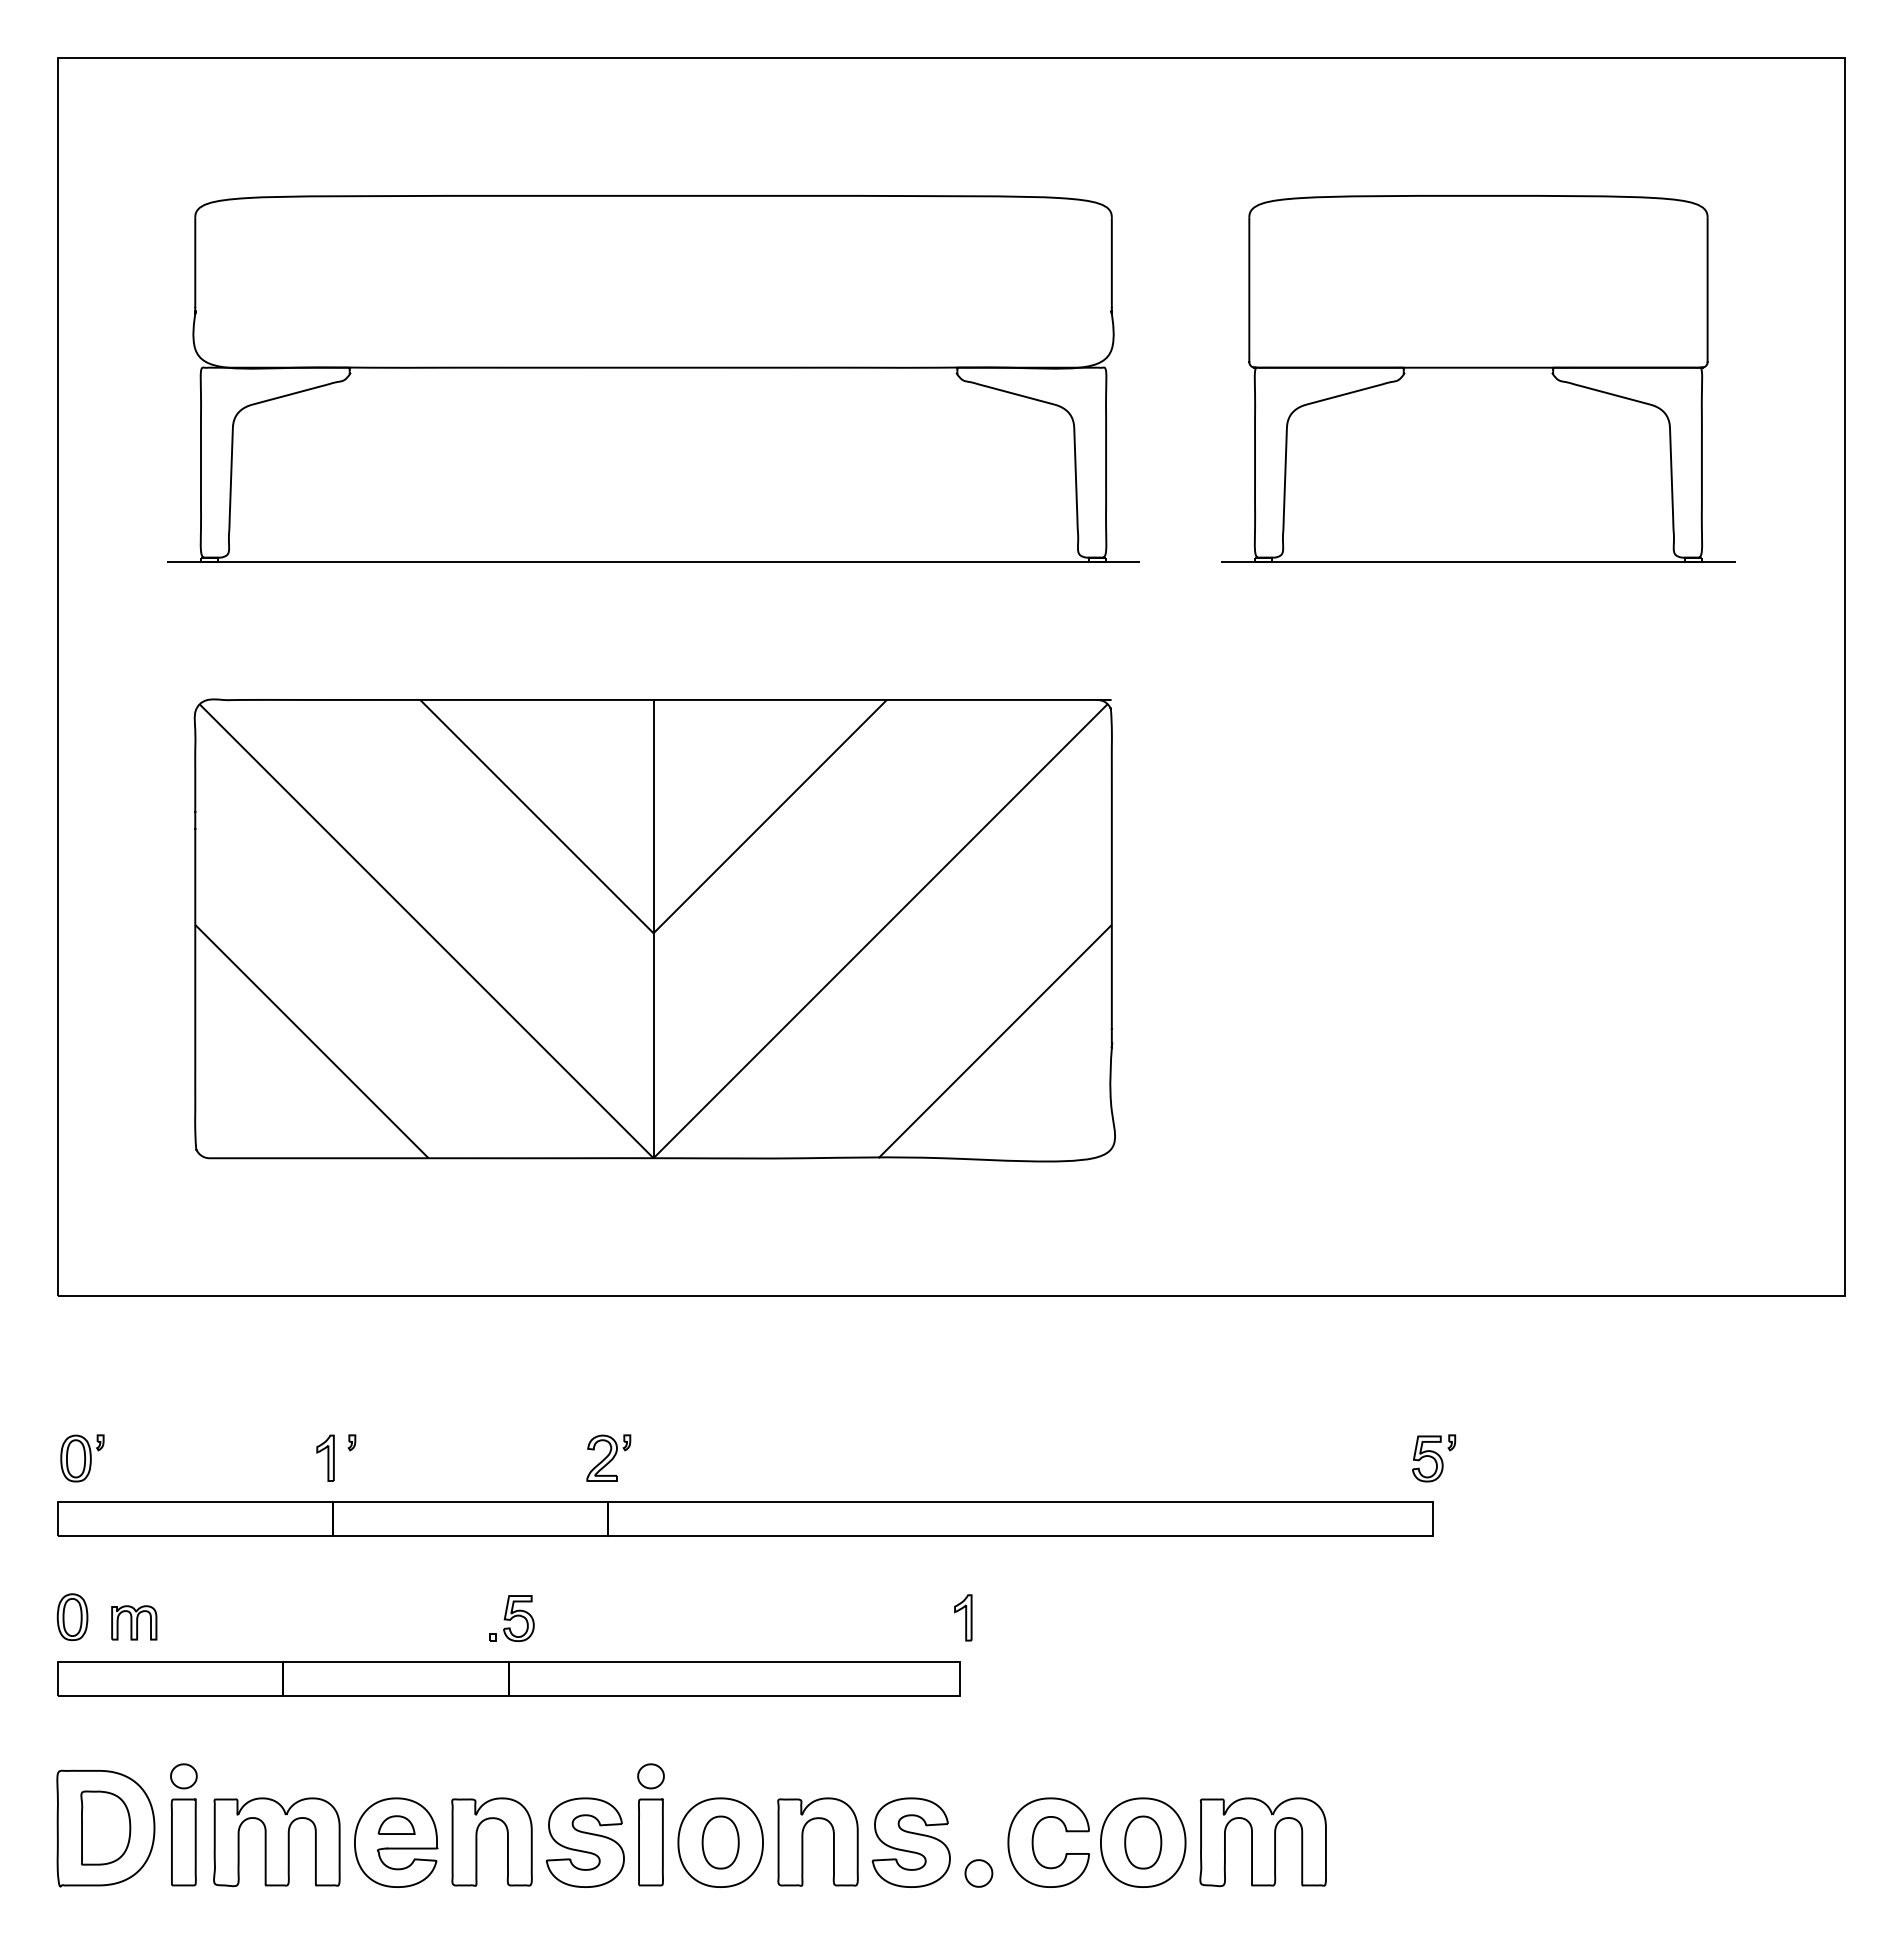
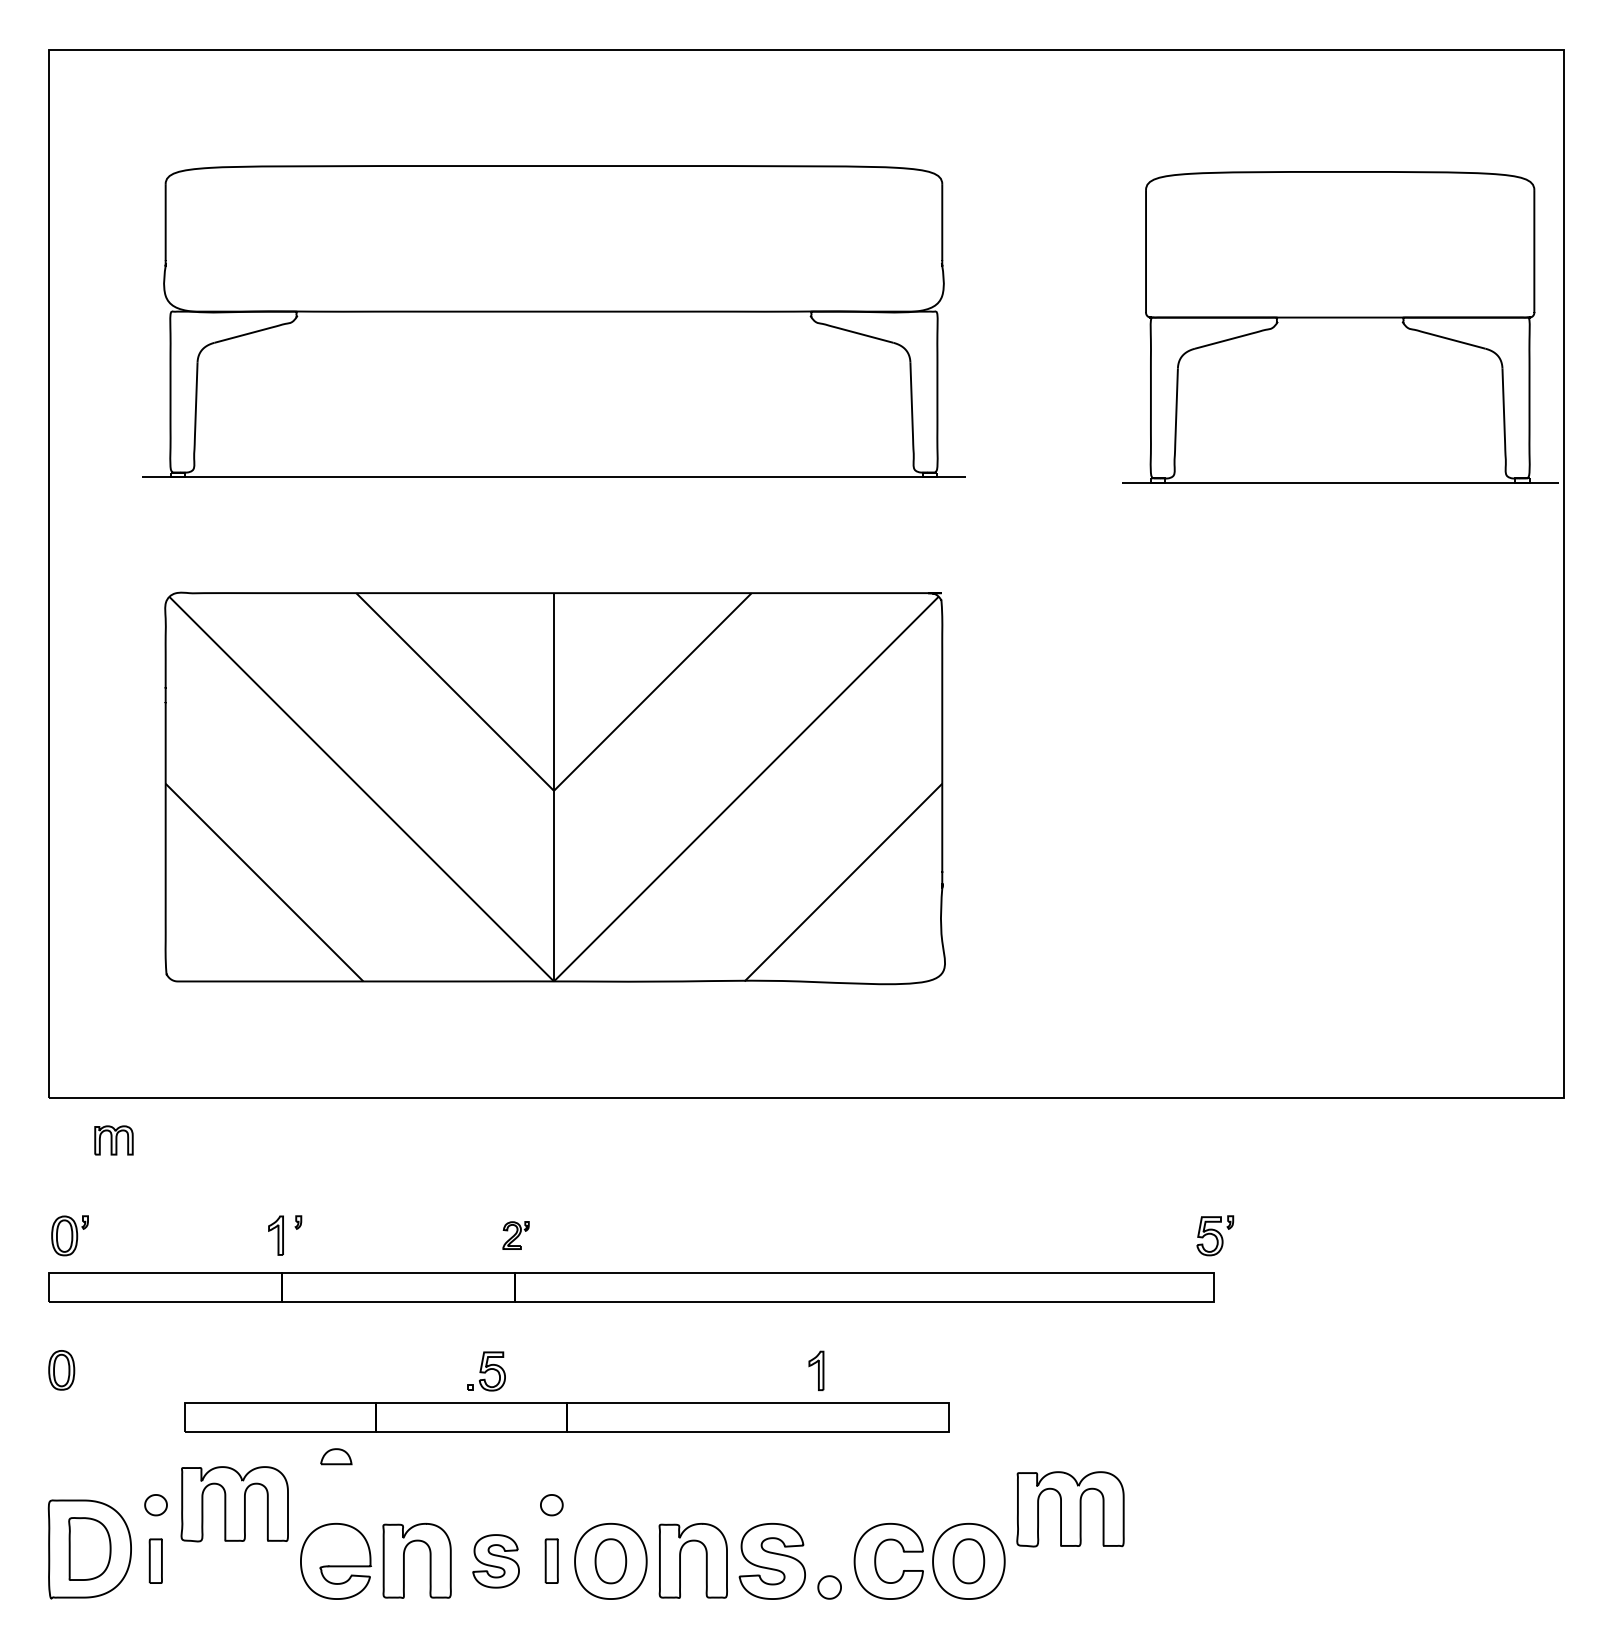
part: (1478, 378) -> (1340, 326), moved
part: (608, 1457) -> (515, 1235), size x0.7
part: (511, 1618) -> (486, 1371), moved
part: (134, 1622) -> (114, 1140), moved
part: (508, 1678) -> (566, 1417), moved
part: (396, 1824) -> (336, 1456), moved
part: (183, 1842) -> (155, 1561), size x0.6
part: (276, 1842) -> (234, 1504), moved
part: (584, 1842) -> (495, 1561), size x0.7
part: (650, 1842) -> (551, 1561), size x0.6
part: (1262, 1842) -> (1069, 1509), moved

